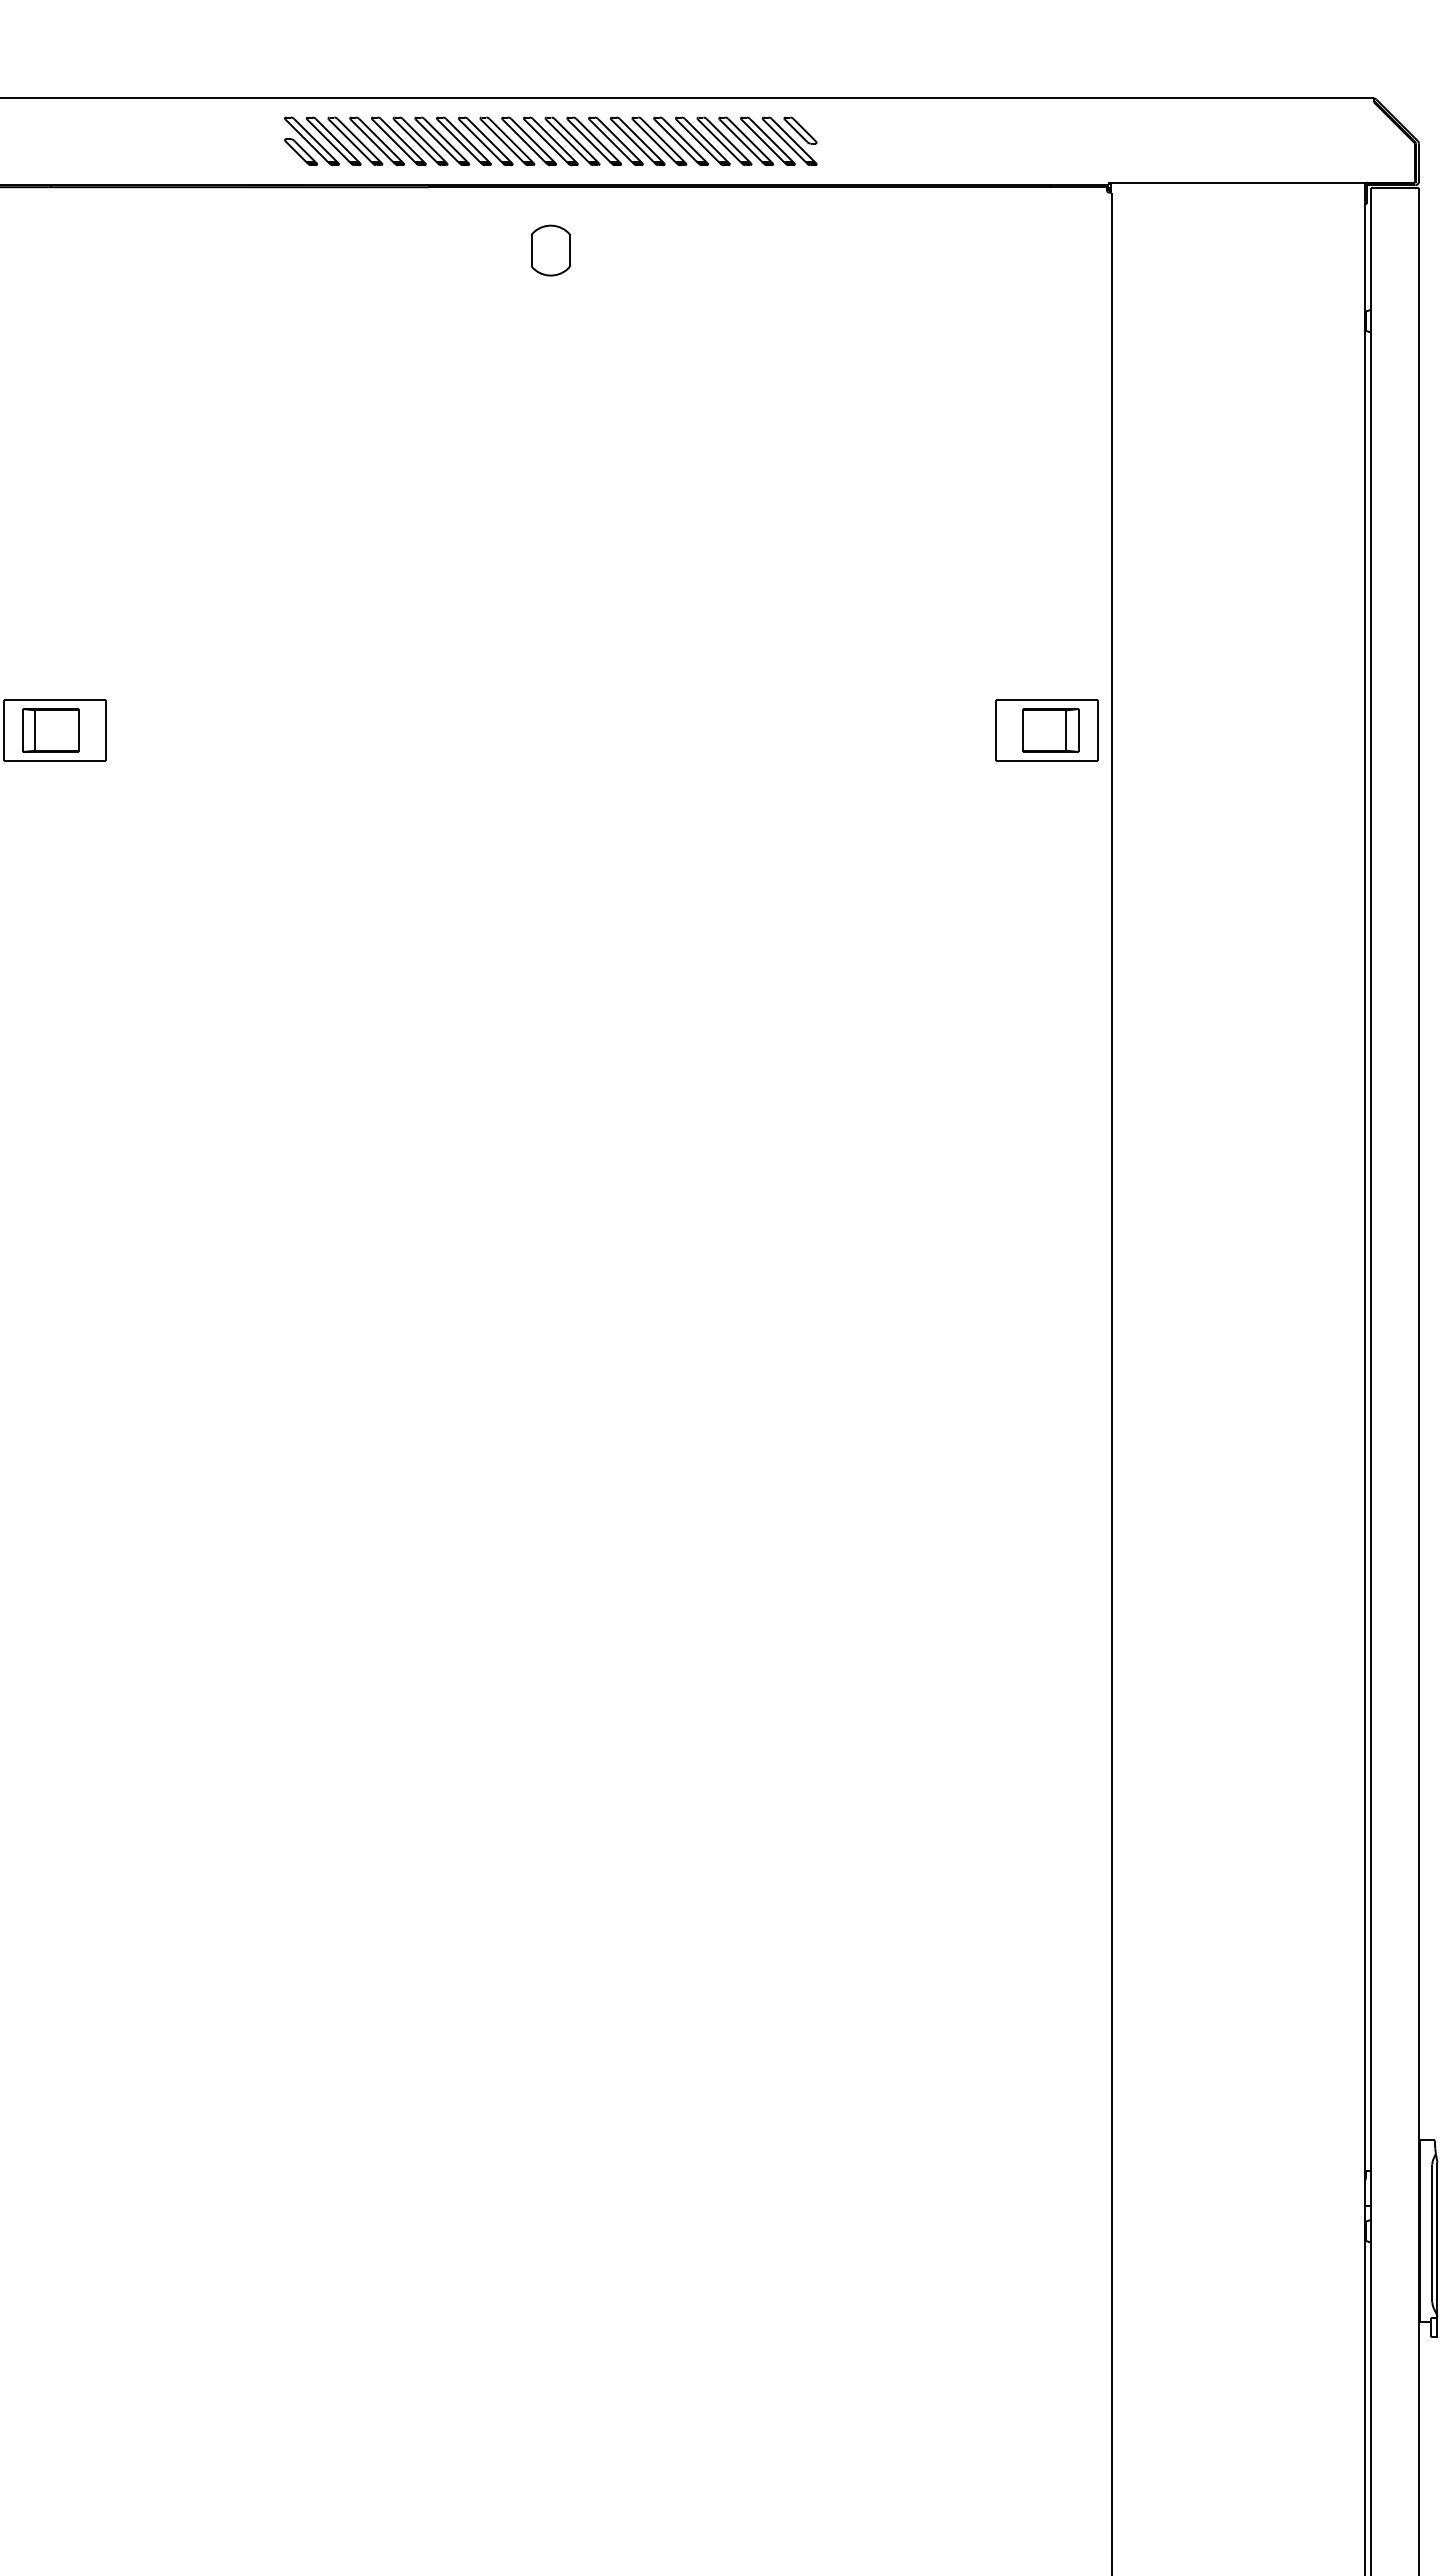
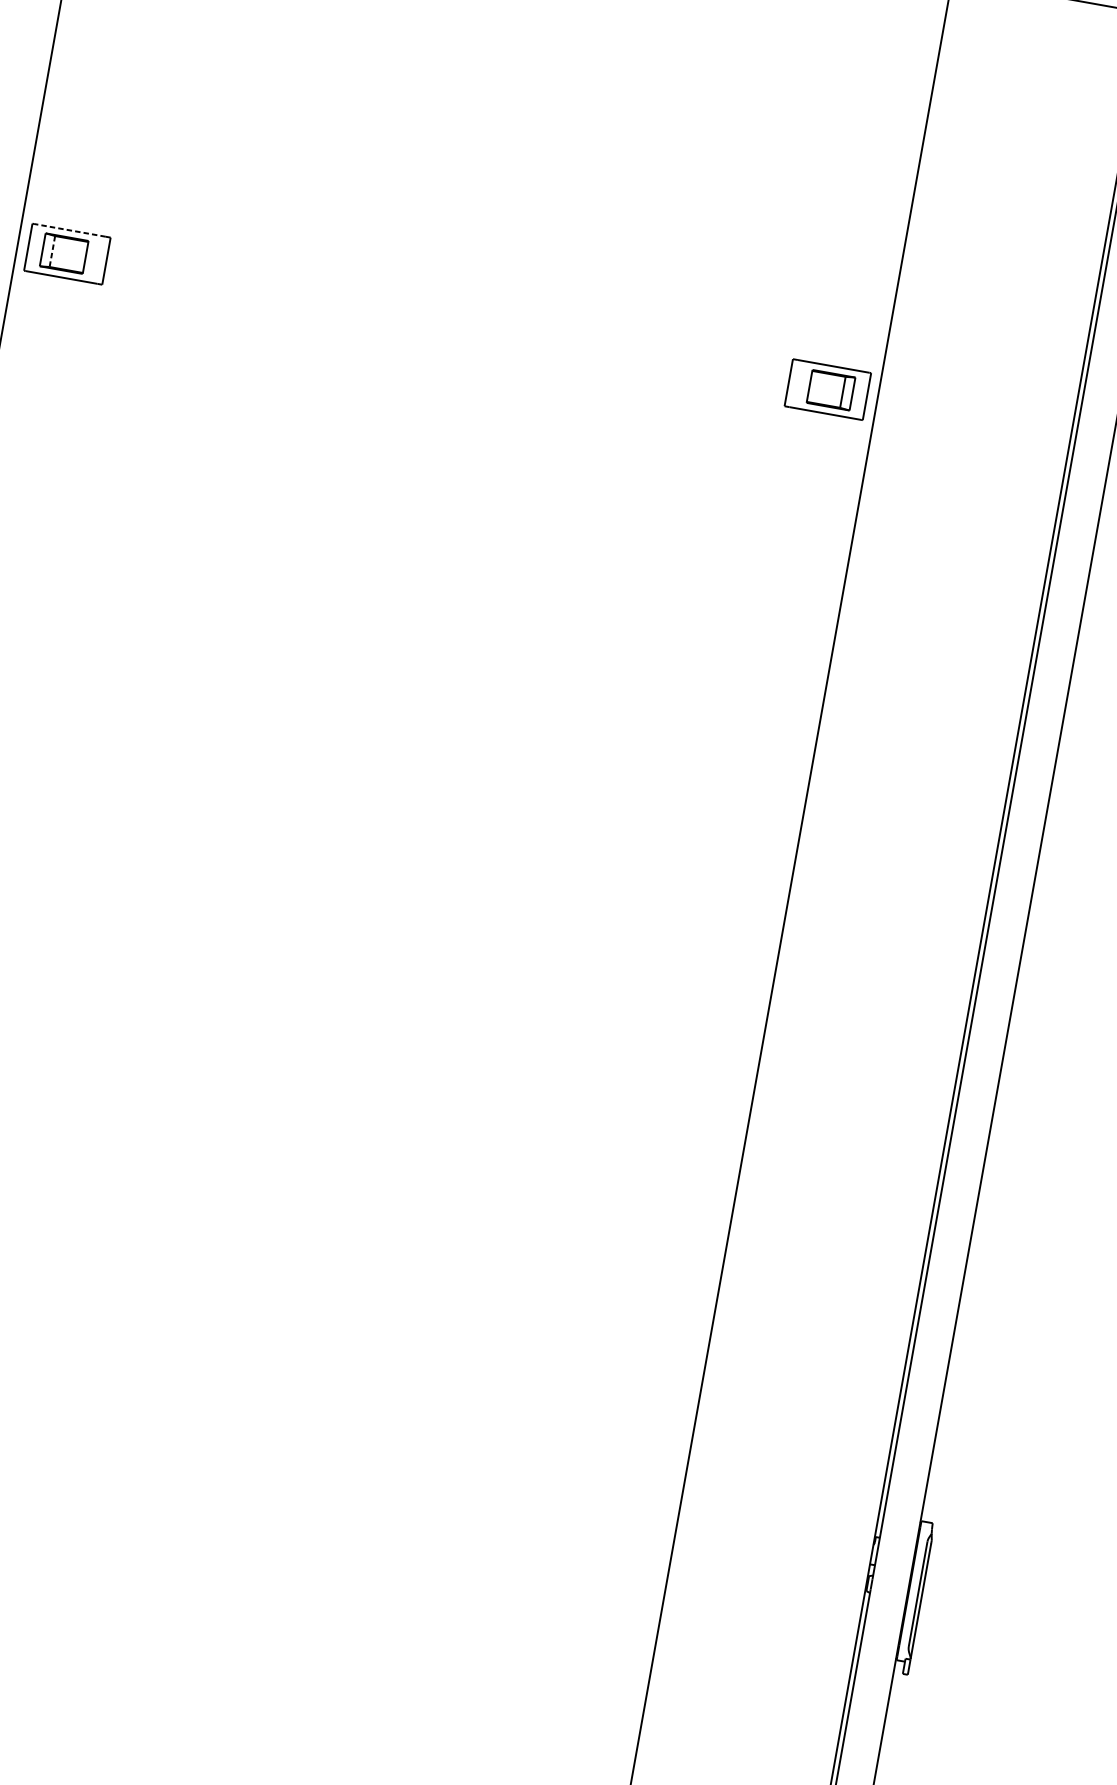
line: (52, 699) -> (69, 230), solid -> dashed
line: (35, 731) -> (52, 252), solid -> dashed

